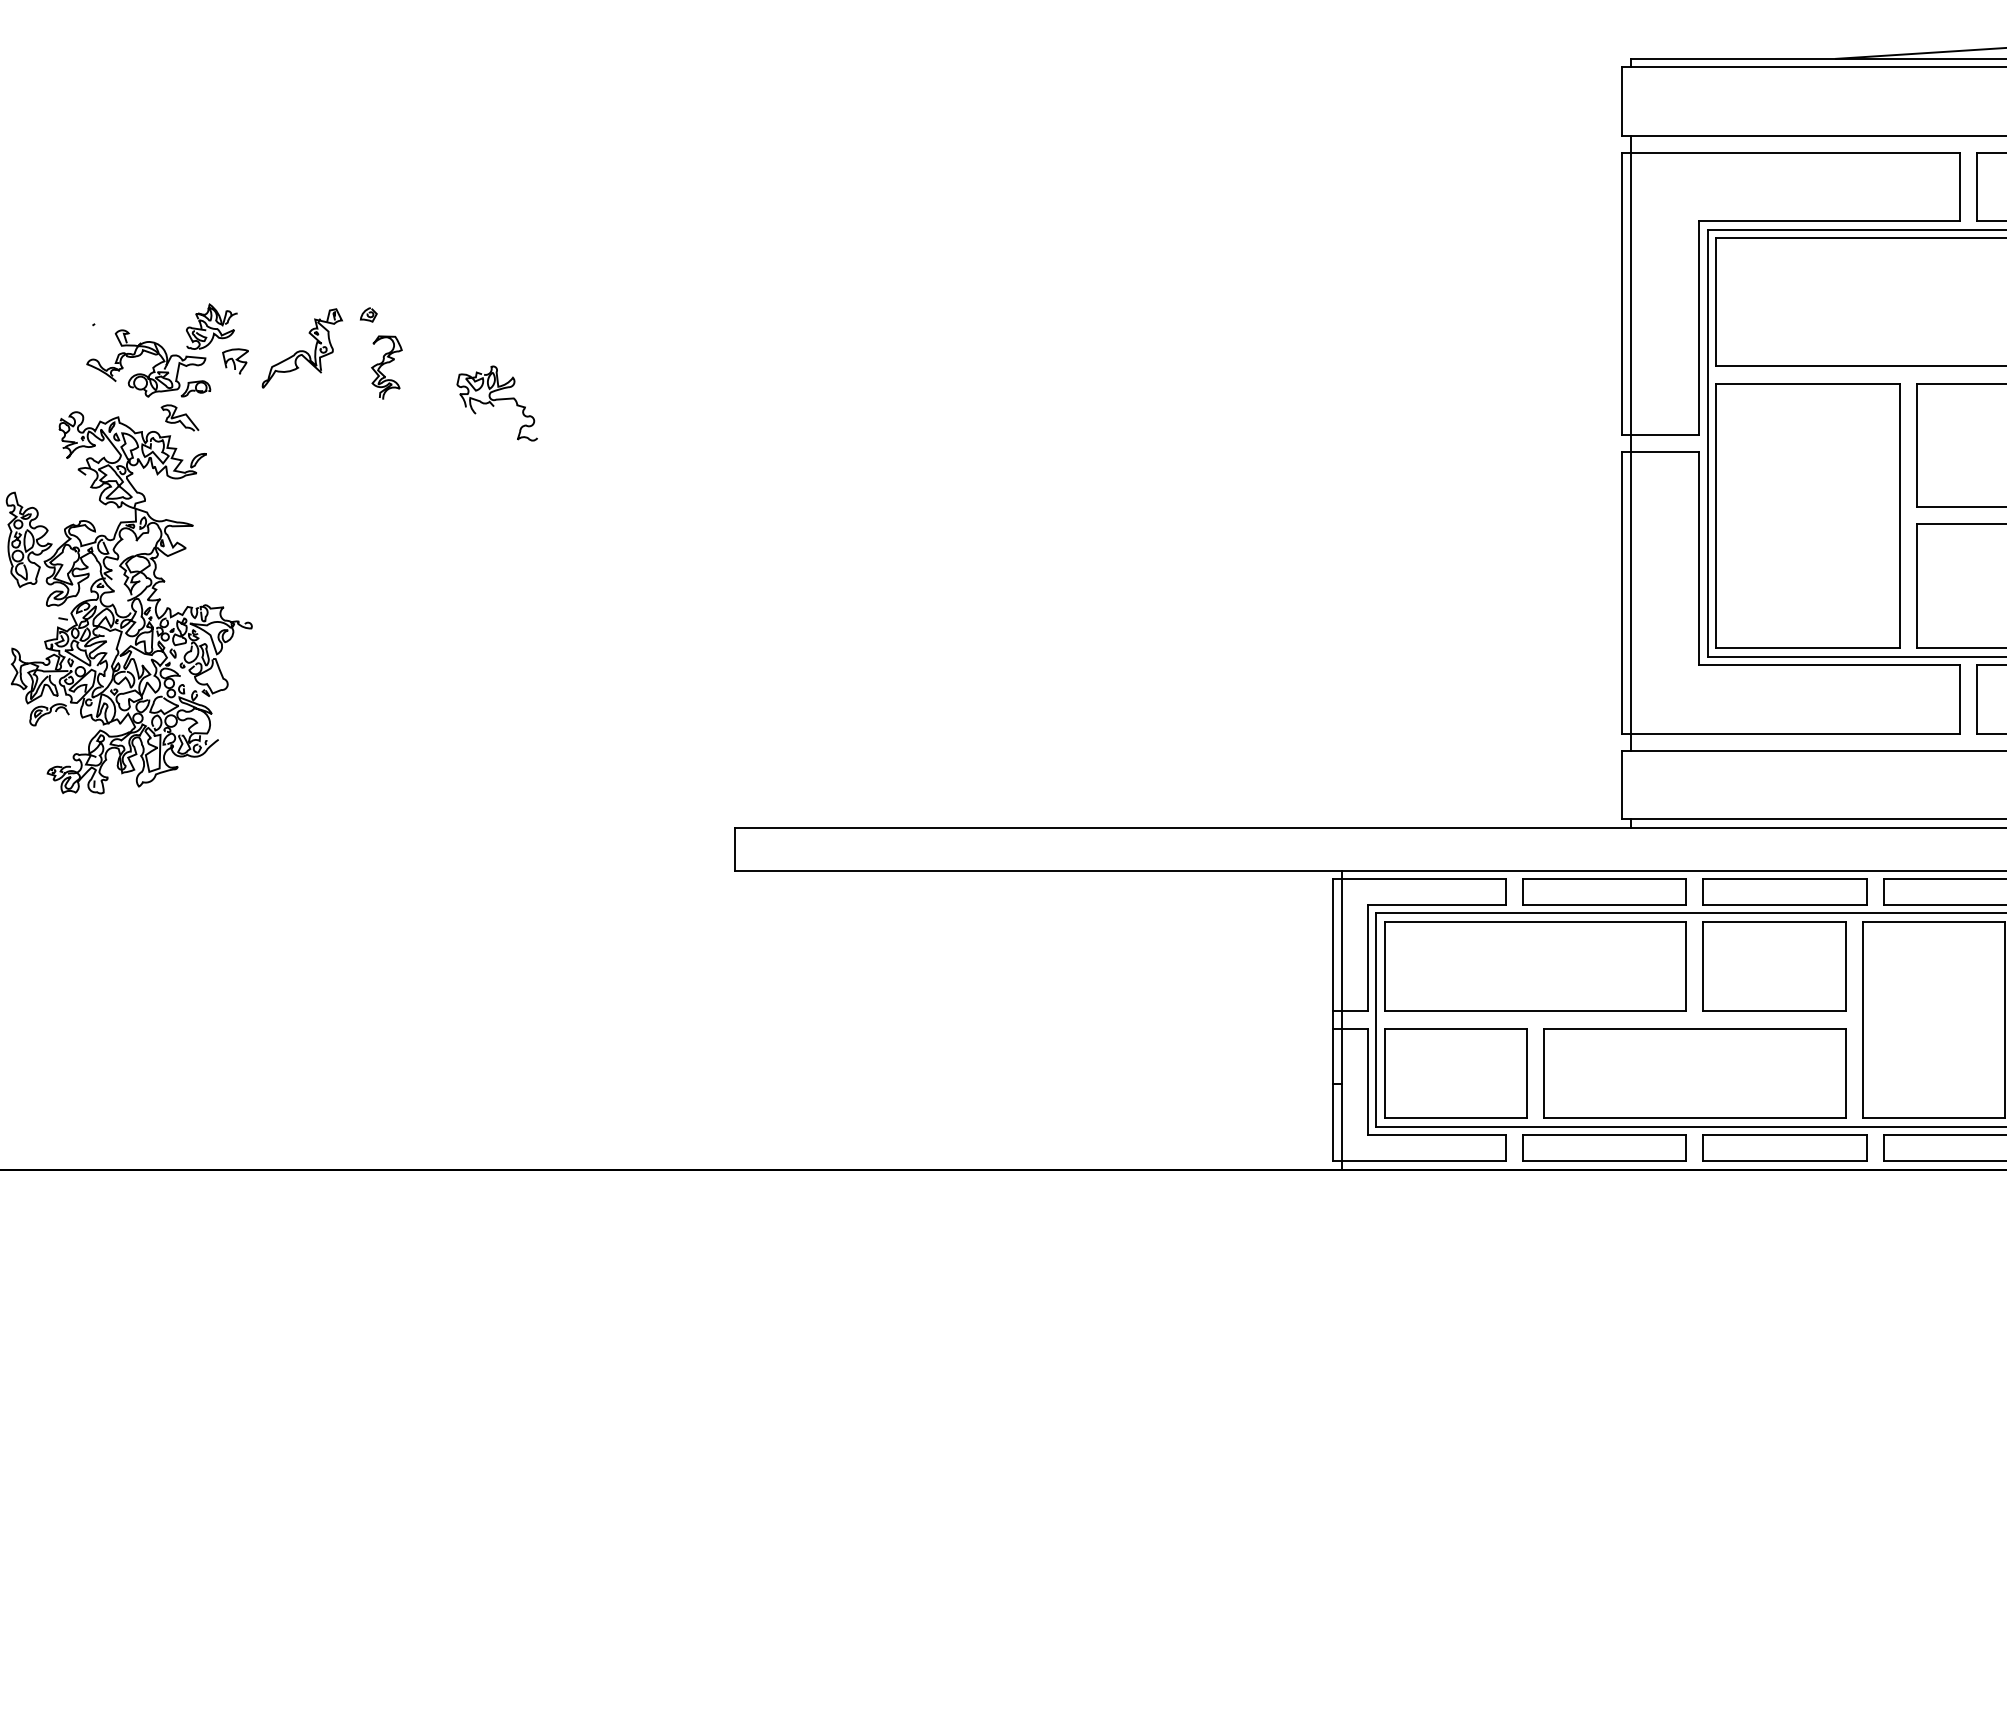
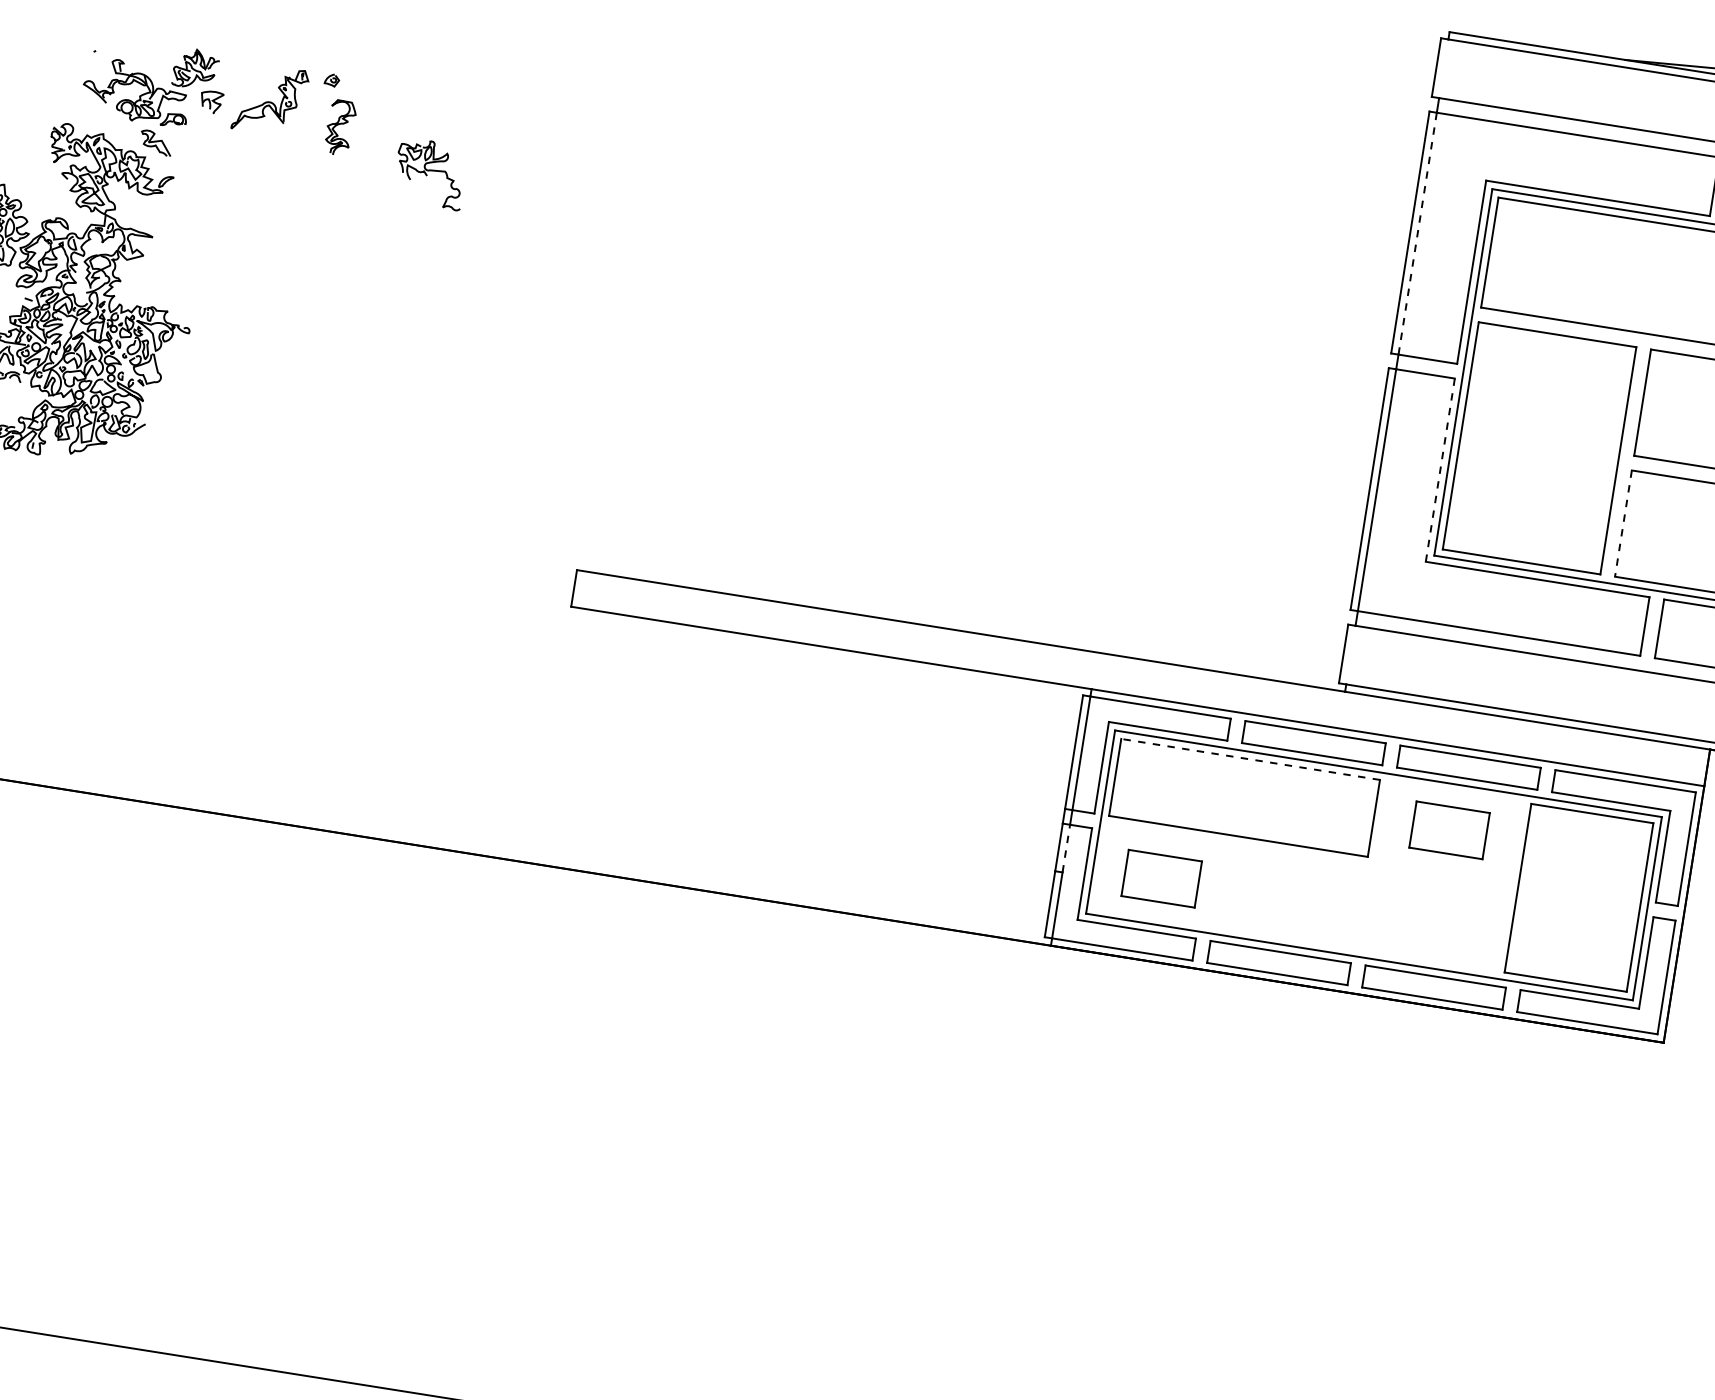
line: (1630, 293) -> (1417, 233), solid -> dashed
line: (1699, 558) -> (1440, 470), solid -> dashed
line: (1916, 586) -> (1623, 523), solid -> dashed
line: (1535, 921) -> (1250, 759), solid -> dashed
part: (1774, 966) -> (1449, 830), size x0.6
line: (1342, 1056) -> (1066, 848), solid -> dashed
part: (1455, 1073) -> (1161, 878), size x0.6
part: (1694, 1073) -> (1366, 911), removed

